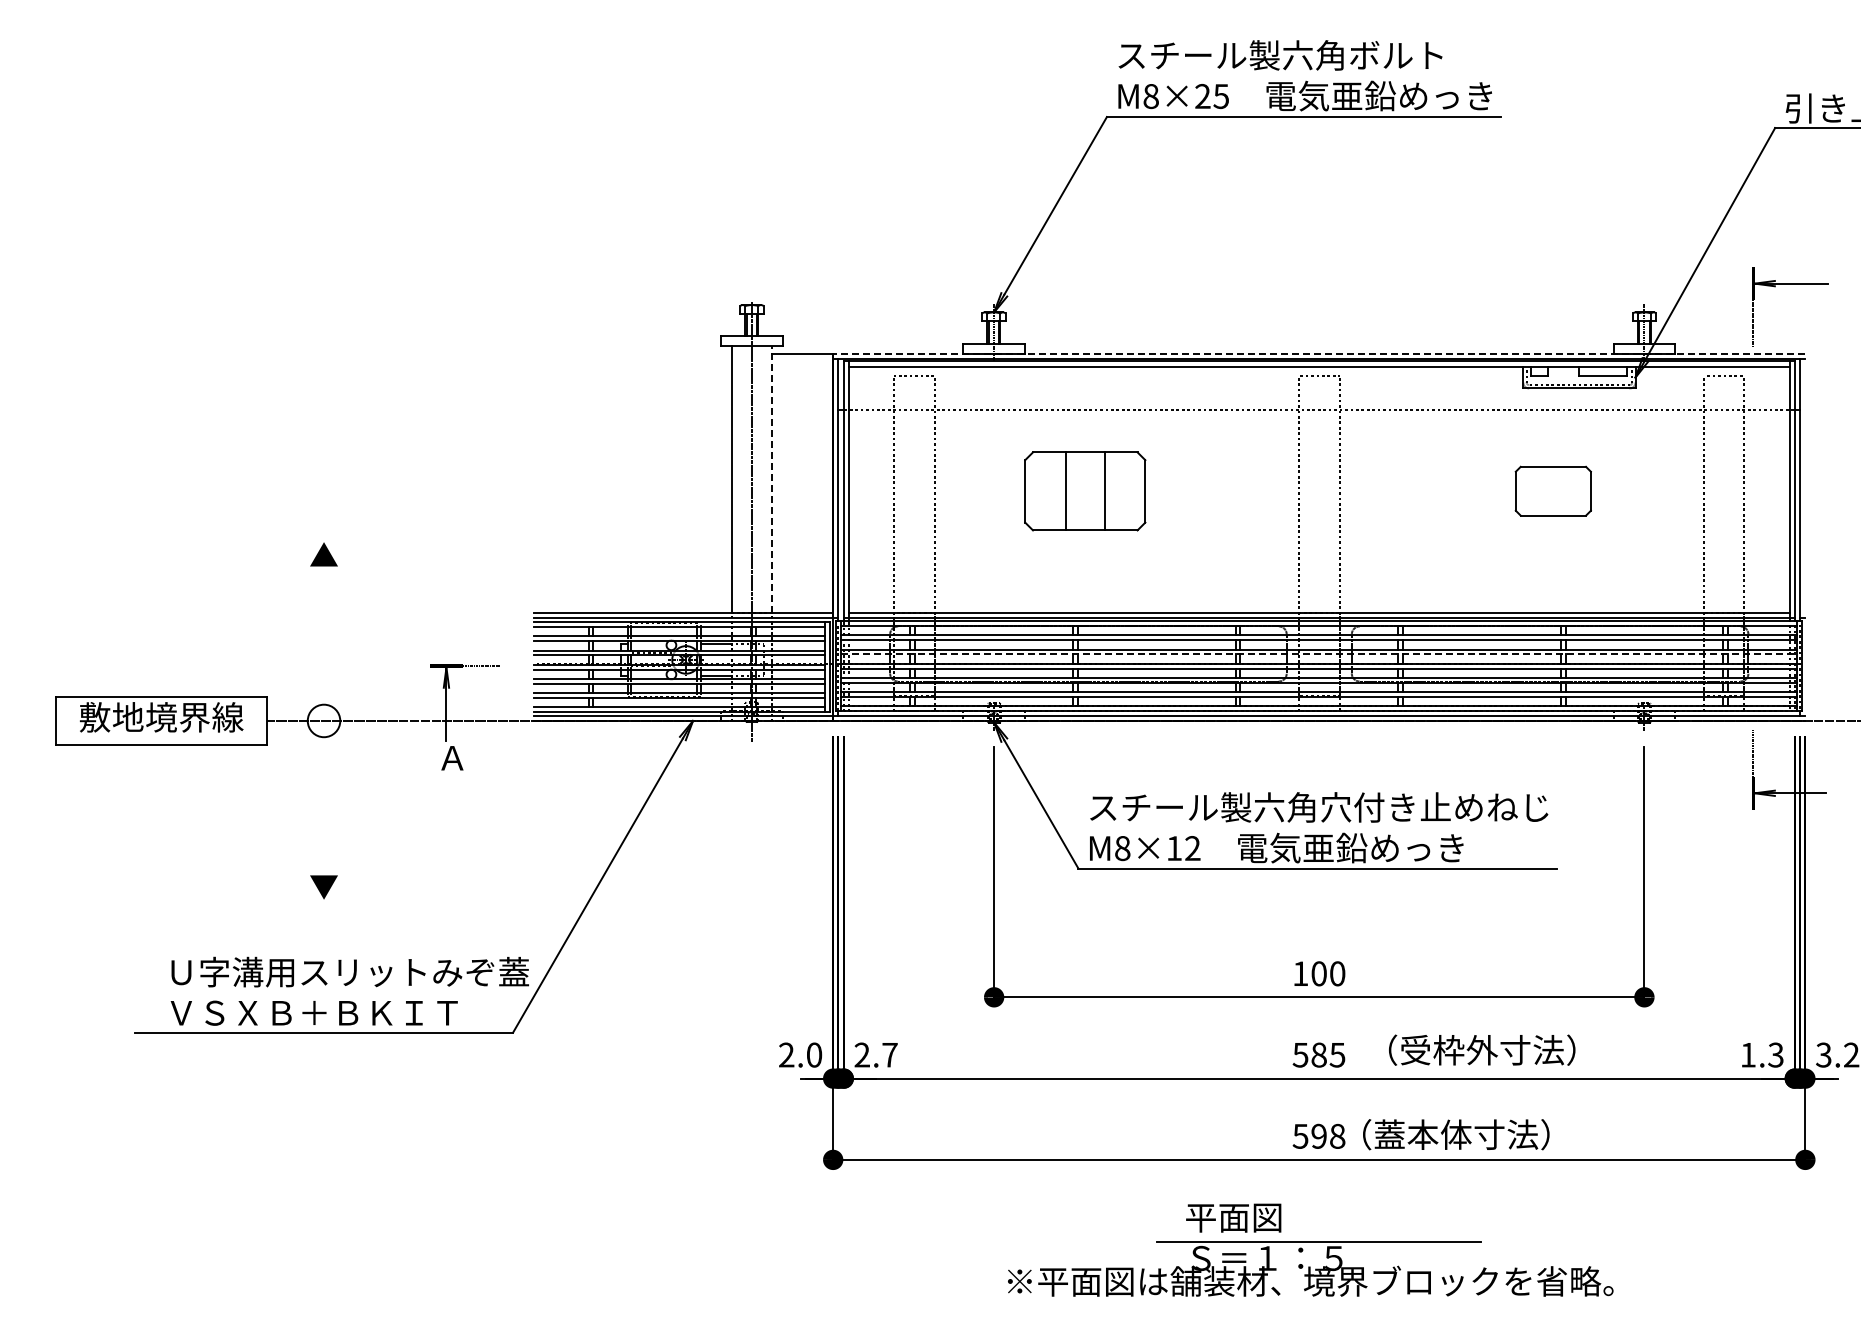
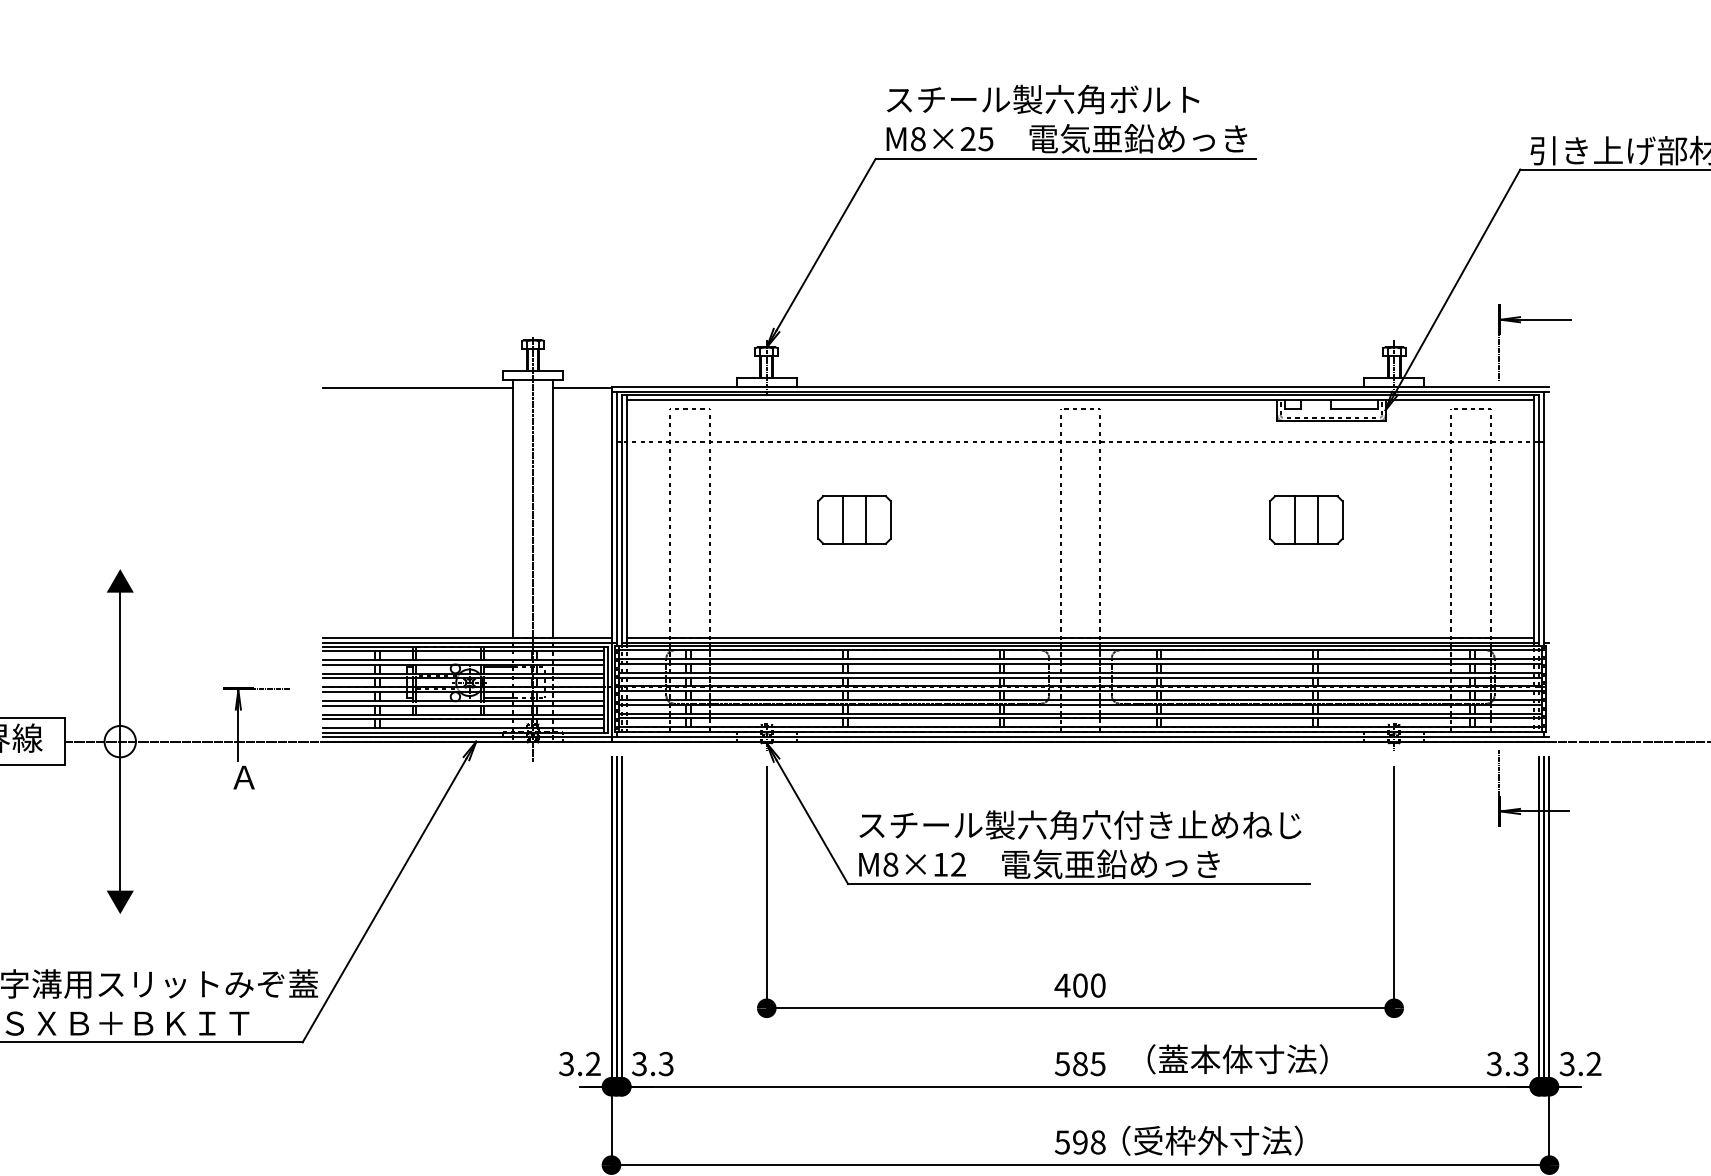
line: (1318, 353) -> (1079, 387), dashed -> solid
line: (632, 354) -> (417, 388), added
line: (772, 479) -> (552, 508), dashed -> solid
part: (1084, 490) -> (853, 519), size x0.62
line: (1541, 490) -> (1294, 519), added
line: (1565, 490) -> (1318, 519), added
line: (1319, 654) -> (1080, 677), dashed -> solid
line: (324, 720) -> (120, 741), added
text: (1300, 973) -> (1062, 985), 100 -> 400
text: (1448, 1050) -> (1205, 1059), （受枠外寸法） -> （蓋本体寸法）
text: (800, 1054) -> (579, 1063), 2.0 -> 3.2
text: (875, 1054) -> (652, 1063), 2.7 -> 3.3
text: (1747, 1054) -> (1493, 1063), 1.3 -> 3.3
text: (1423, 1134) -> (1181, 1140), （蓋本体寸法） -> （受枠外寸法）

